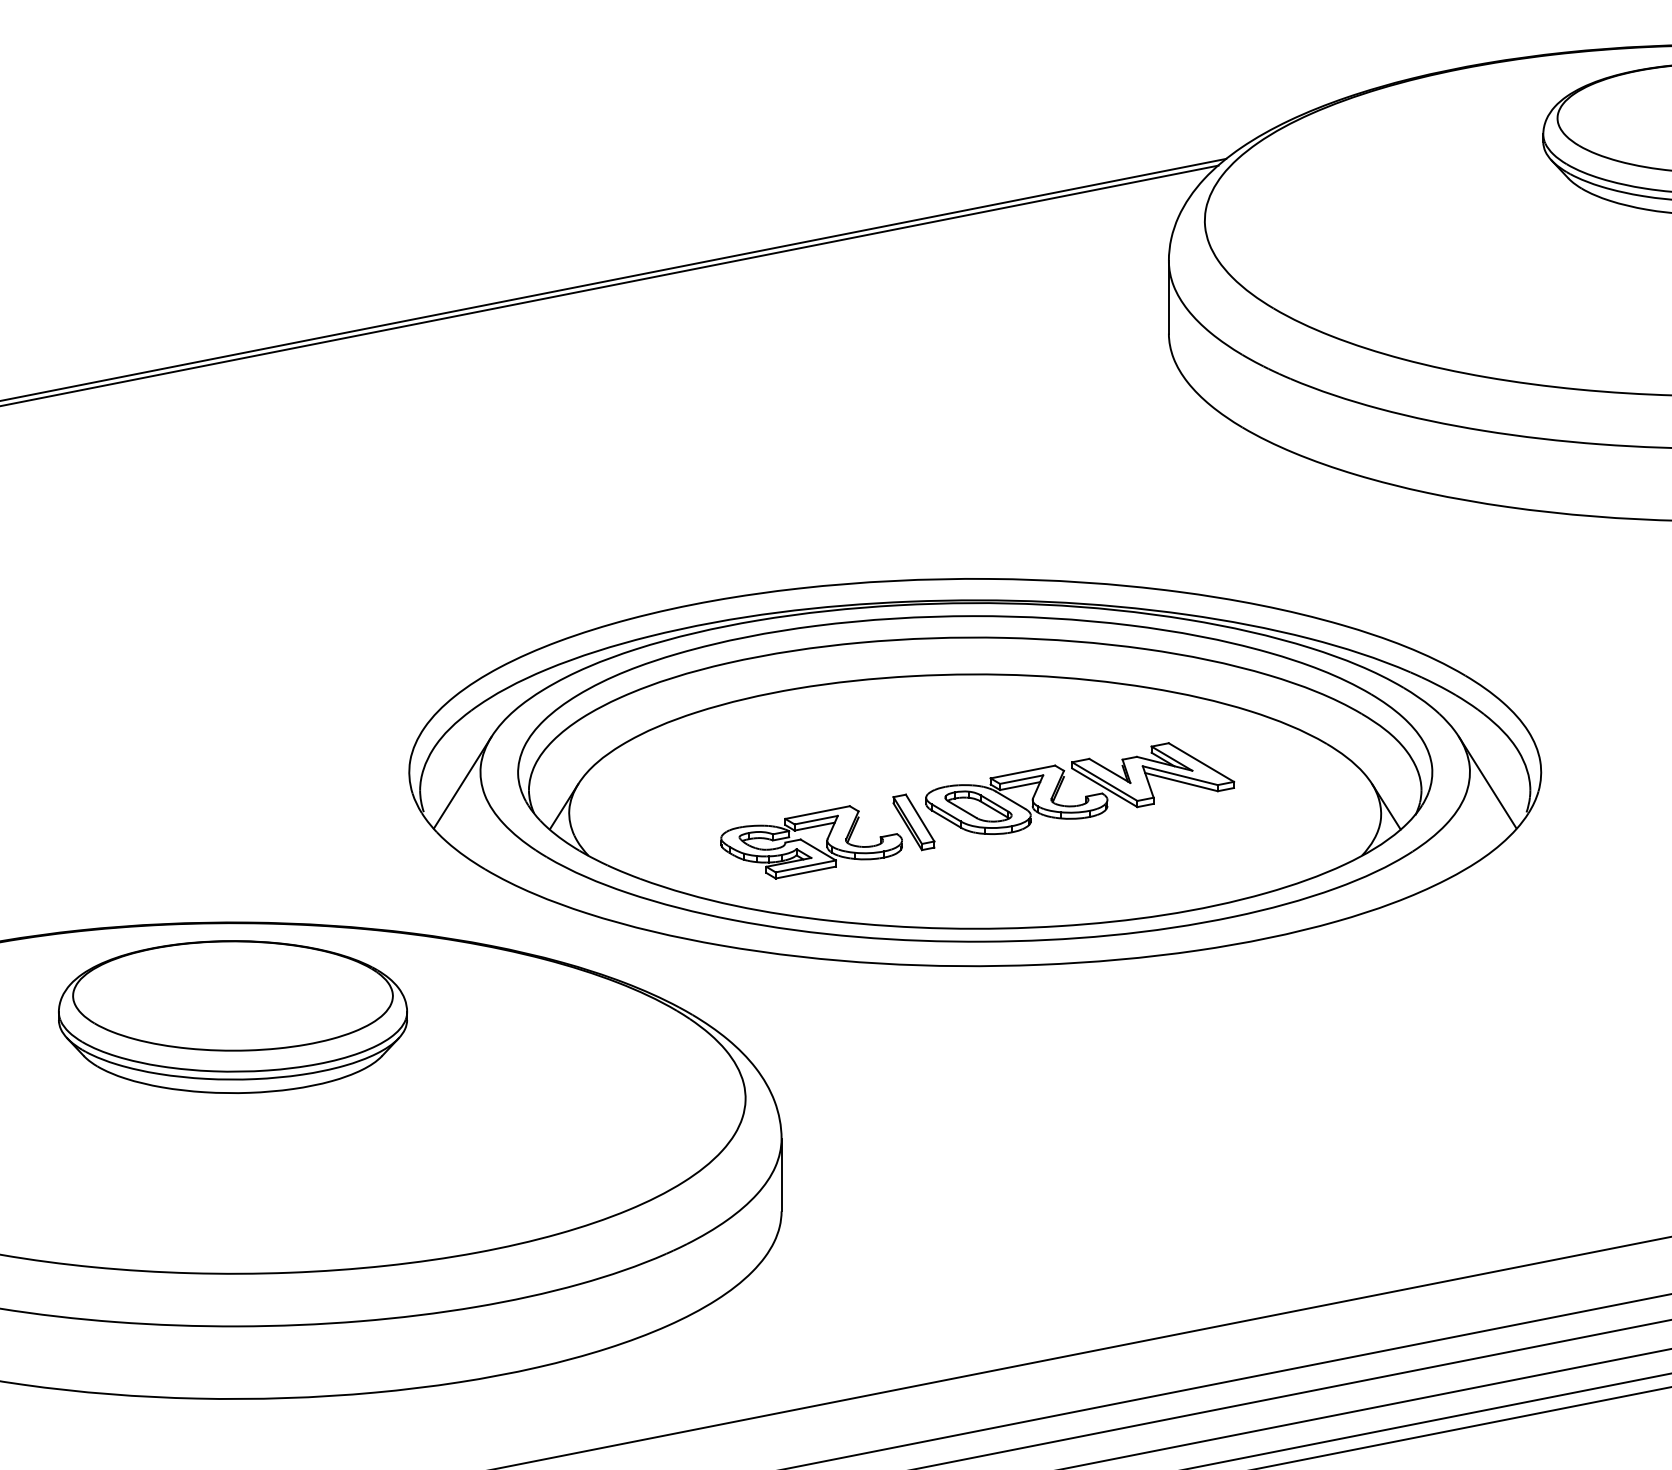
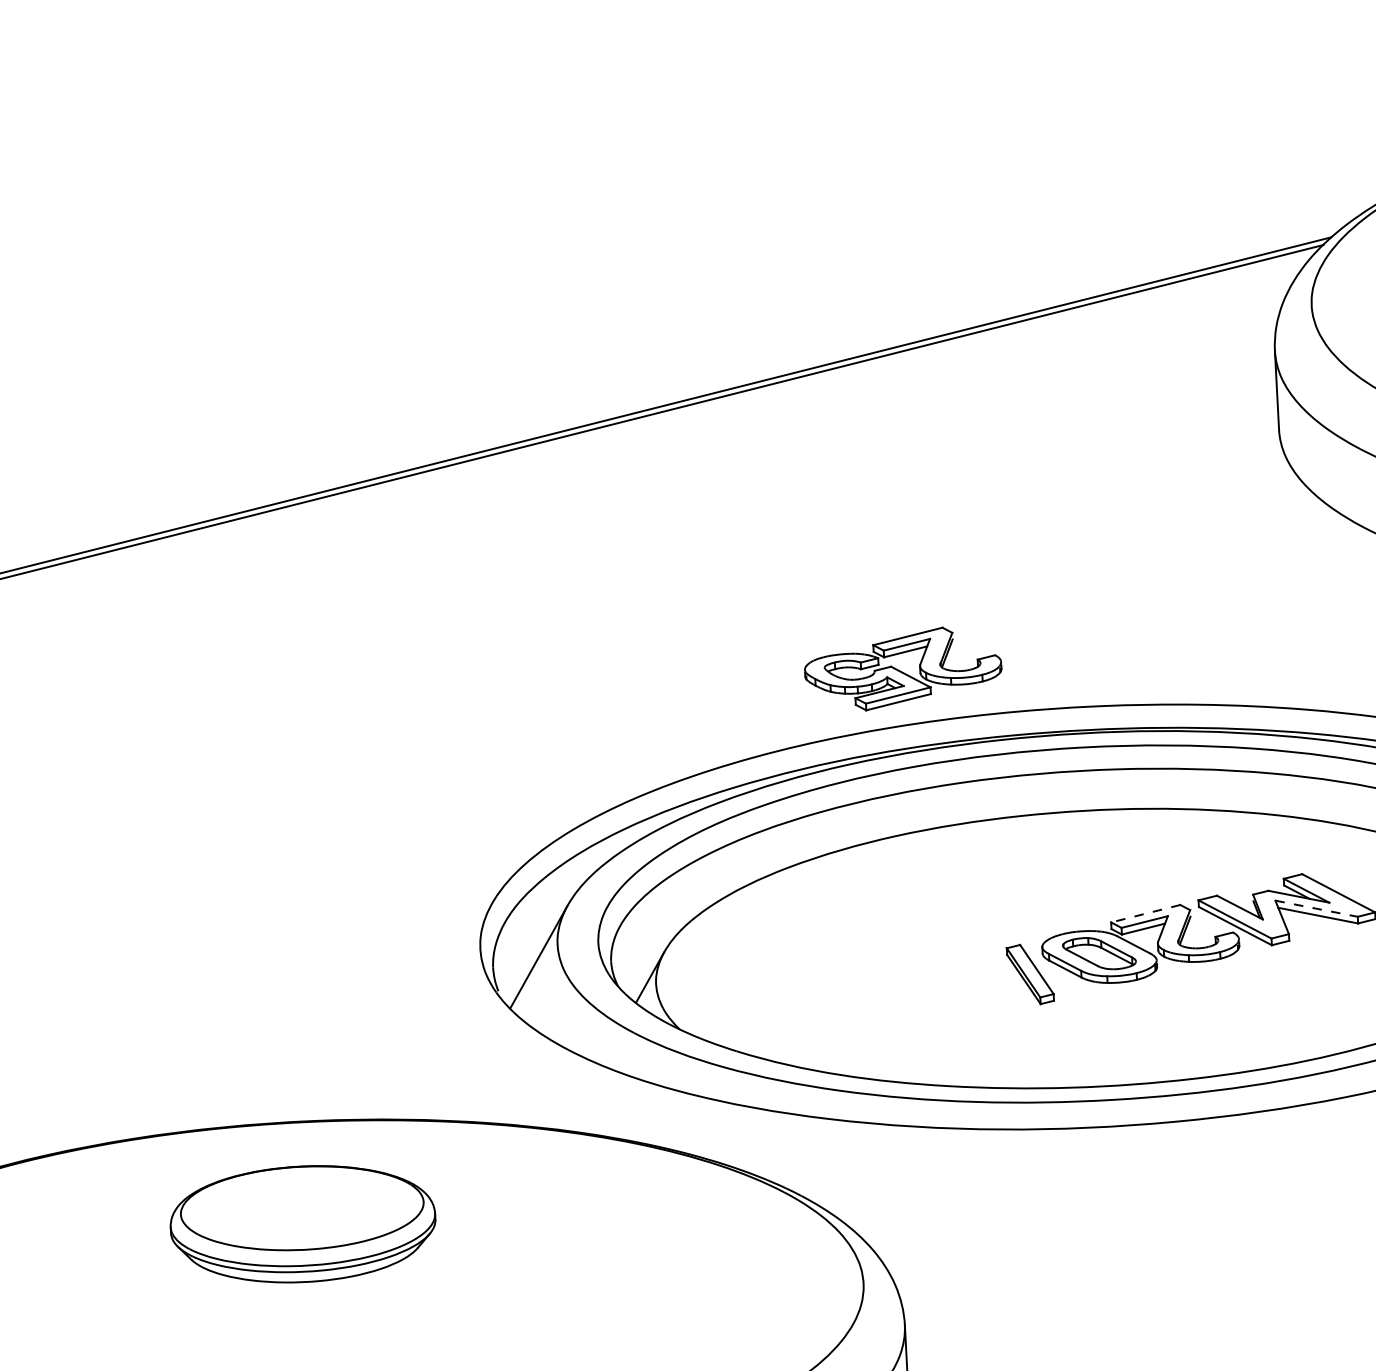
line: (1022, 772) -> (1145, 914), solid -> dashed
line: (1180, 775) -> (1316, 908), solid -> dashed
part: (811, 842) -> (903, 669), moved
part: (232, 1016) -> (302, 1223), size x0.7

